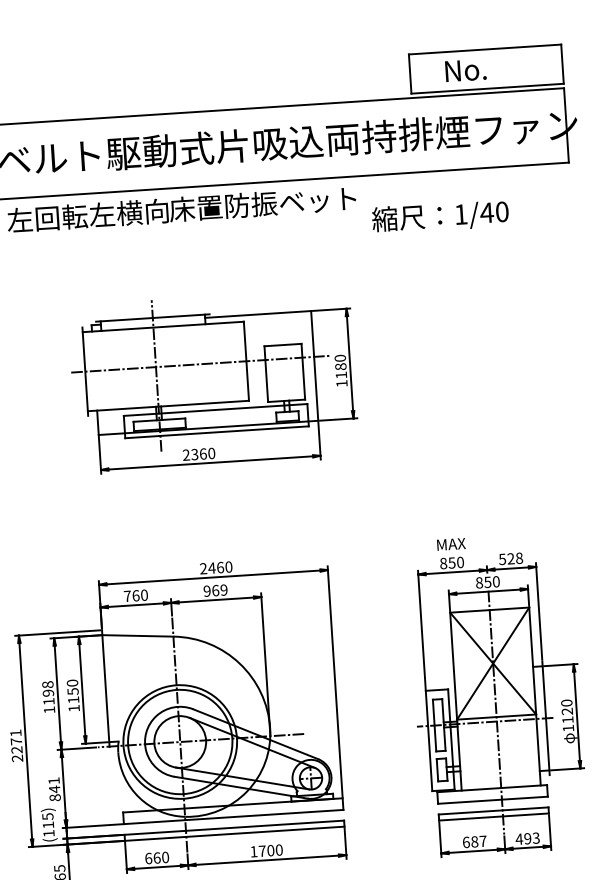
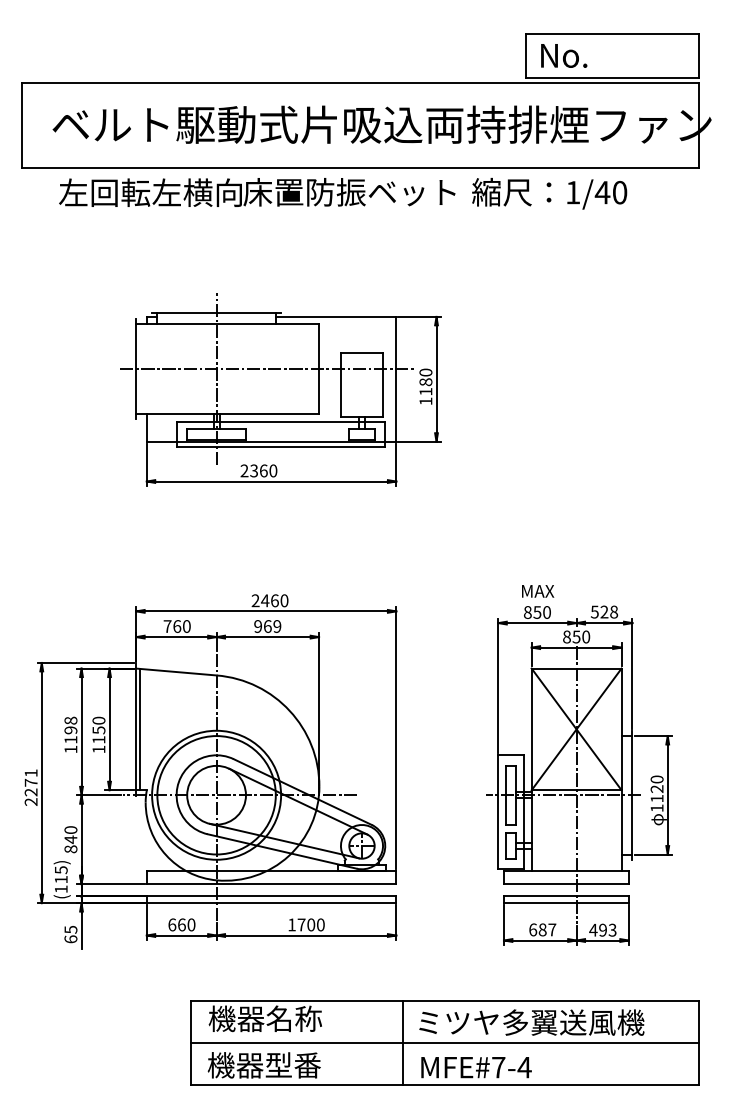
text: (466, 70) -> (564, 55), moved
text: (440, 216) -> (549, 193), moved
line: (109, 688) -> (140, 729), added
text: (53, 780) -> (70, 829), 841 -> 840

